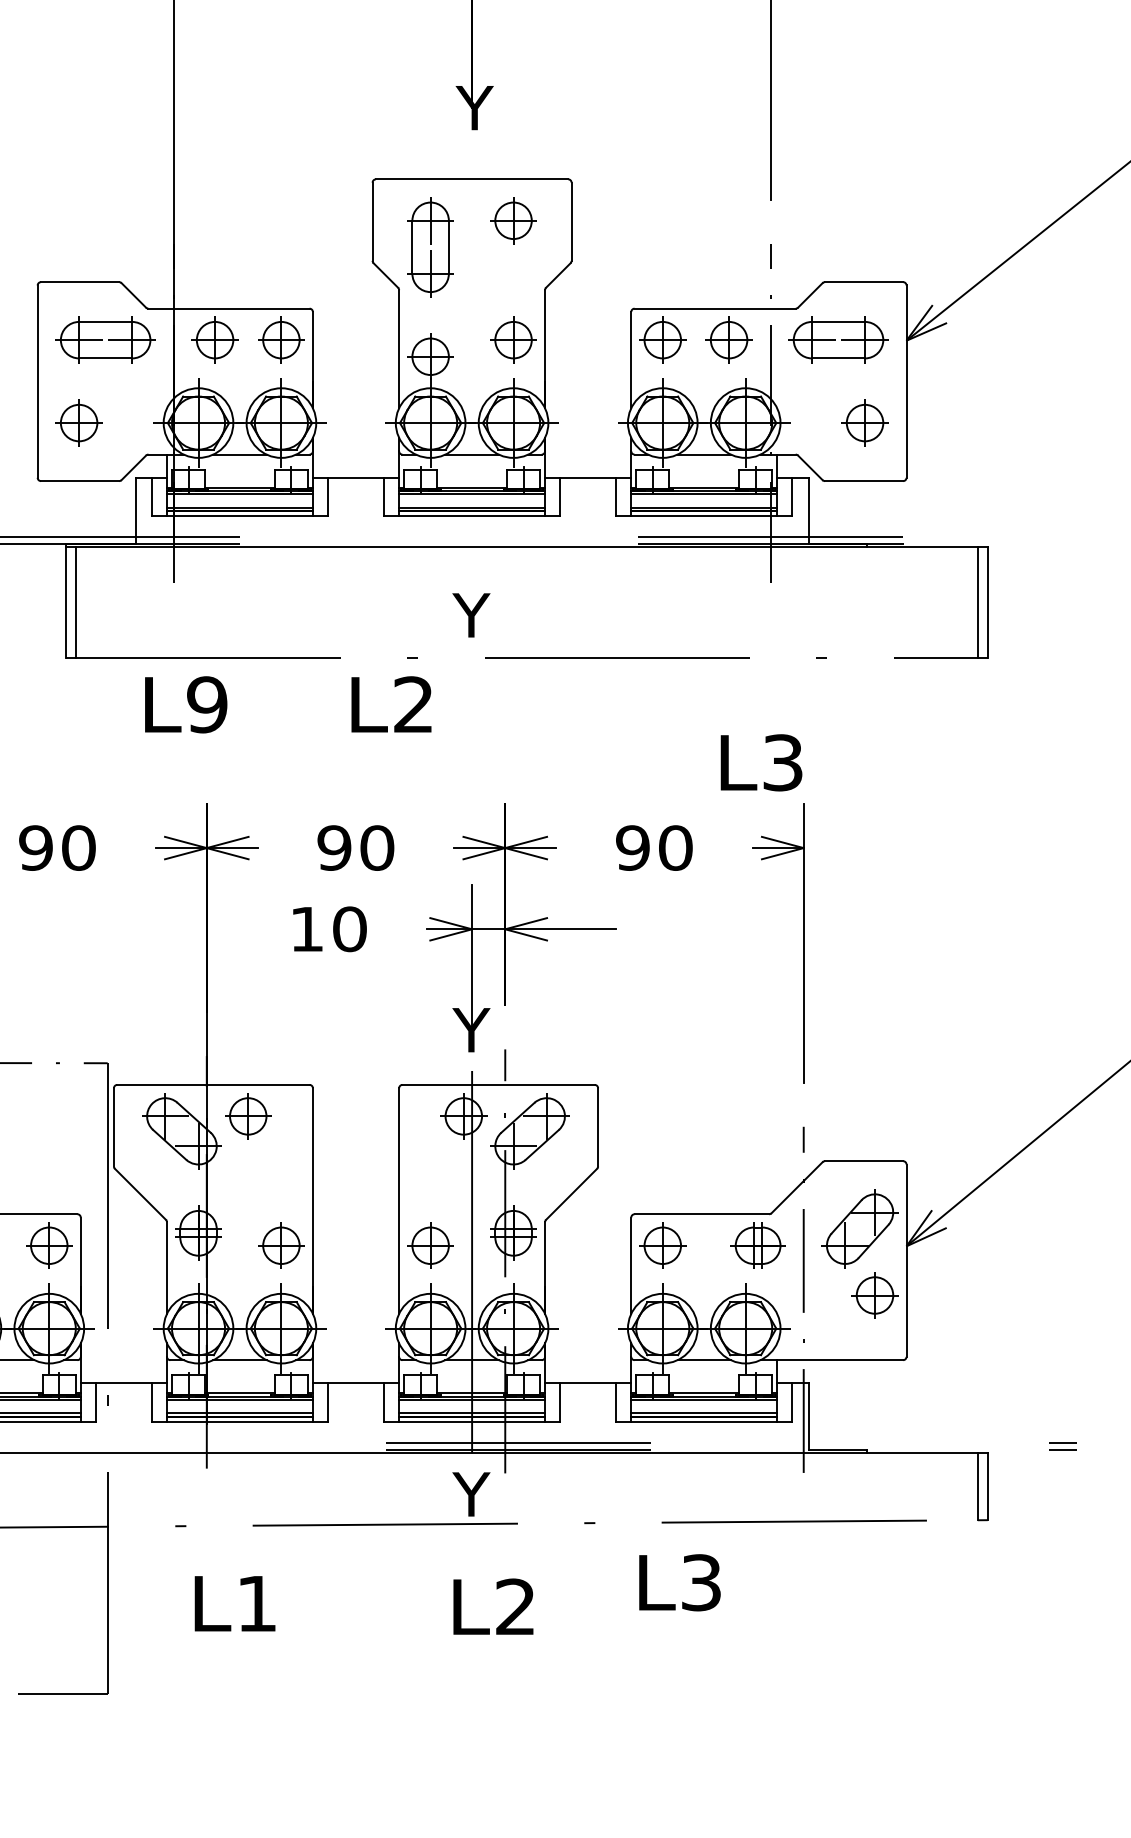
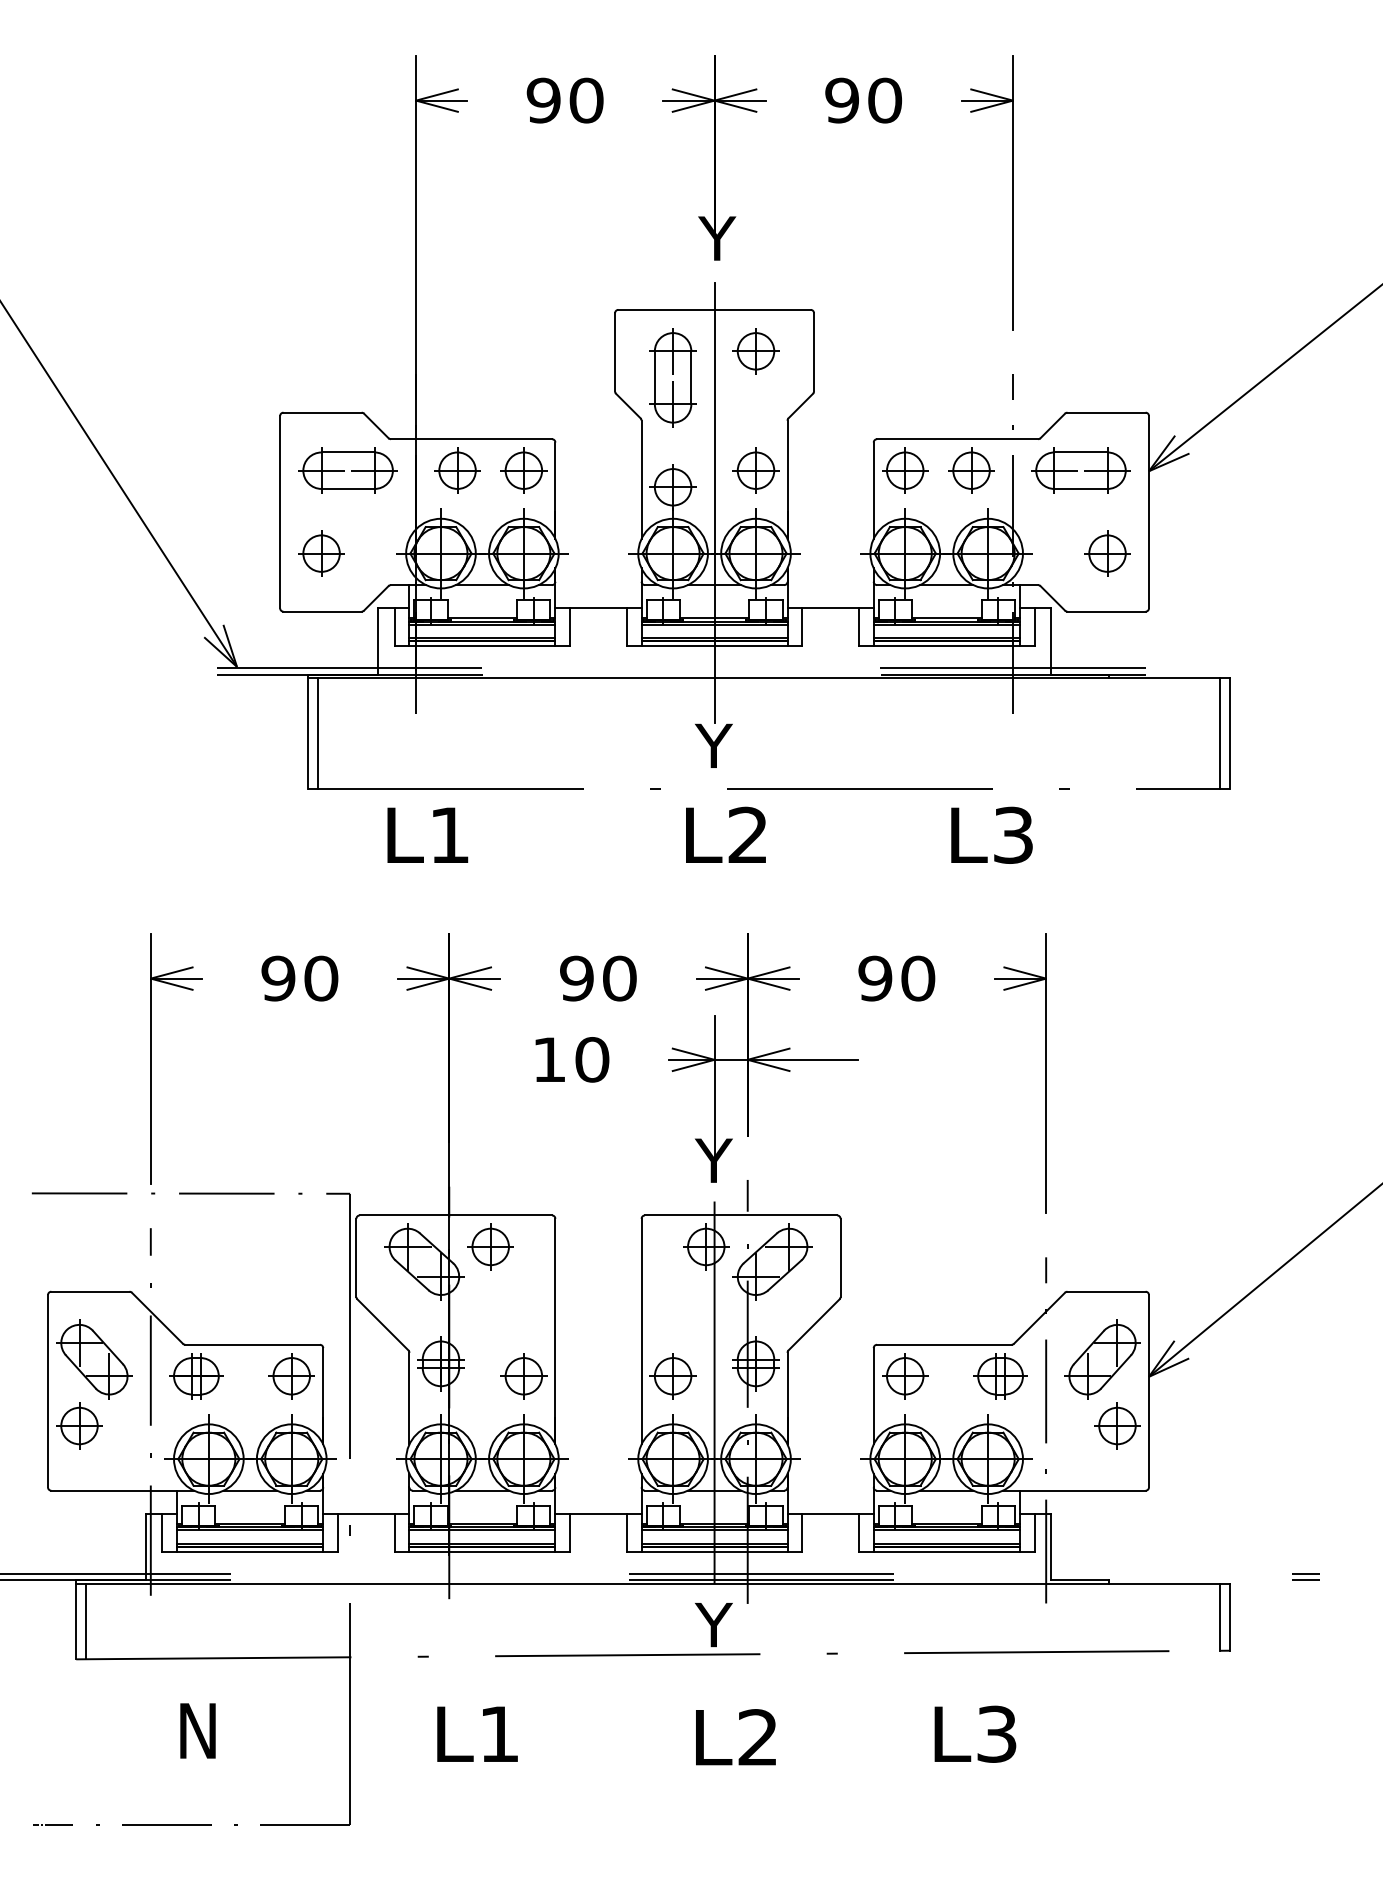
line: (472, 371) -> (714, 502), added
text: (207, 703) -> (449, 834), L9 -> L1
text: (391, 703) -> (725, 834), moved
text: (761, 761) -> (991, 834), moved
text: (680, 1581) -> (975, 1733), moved

